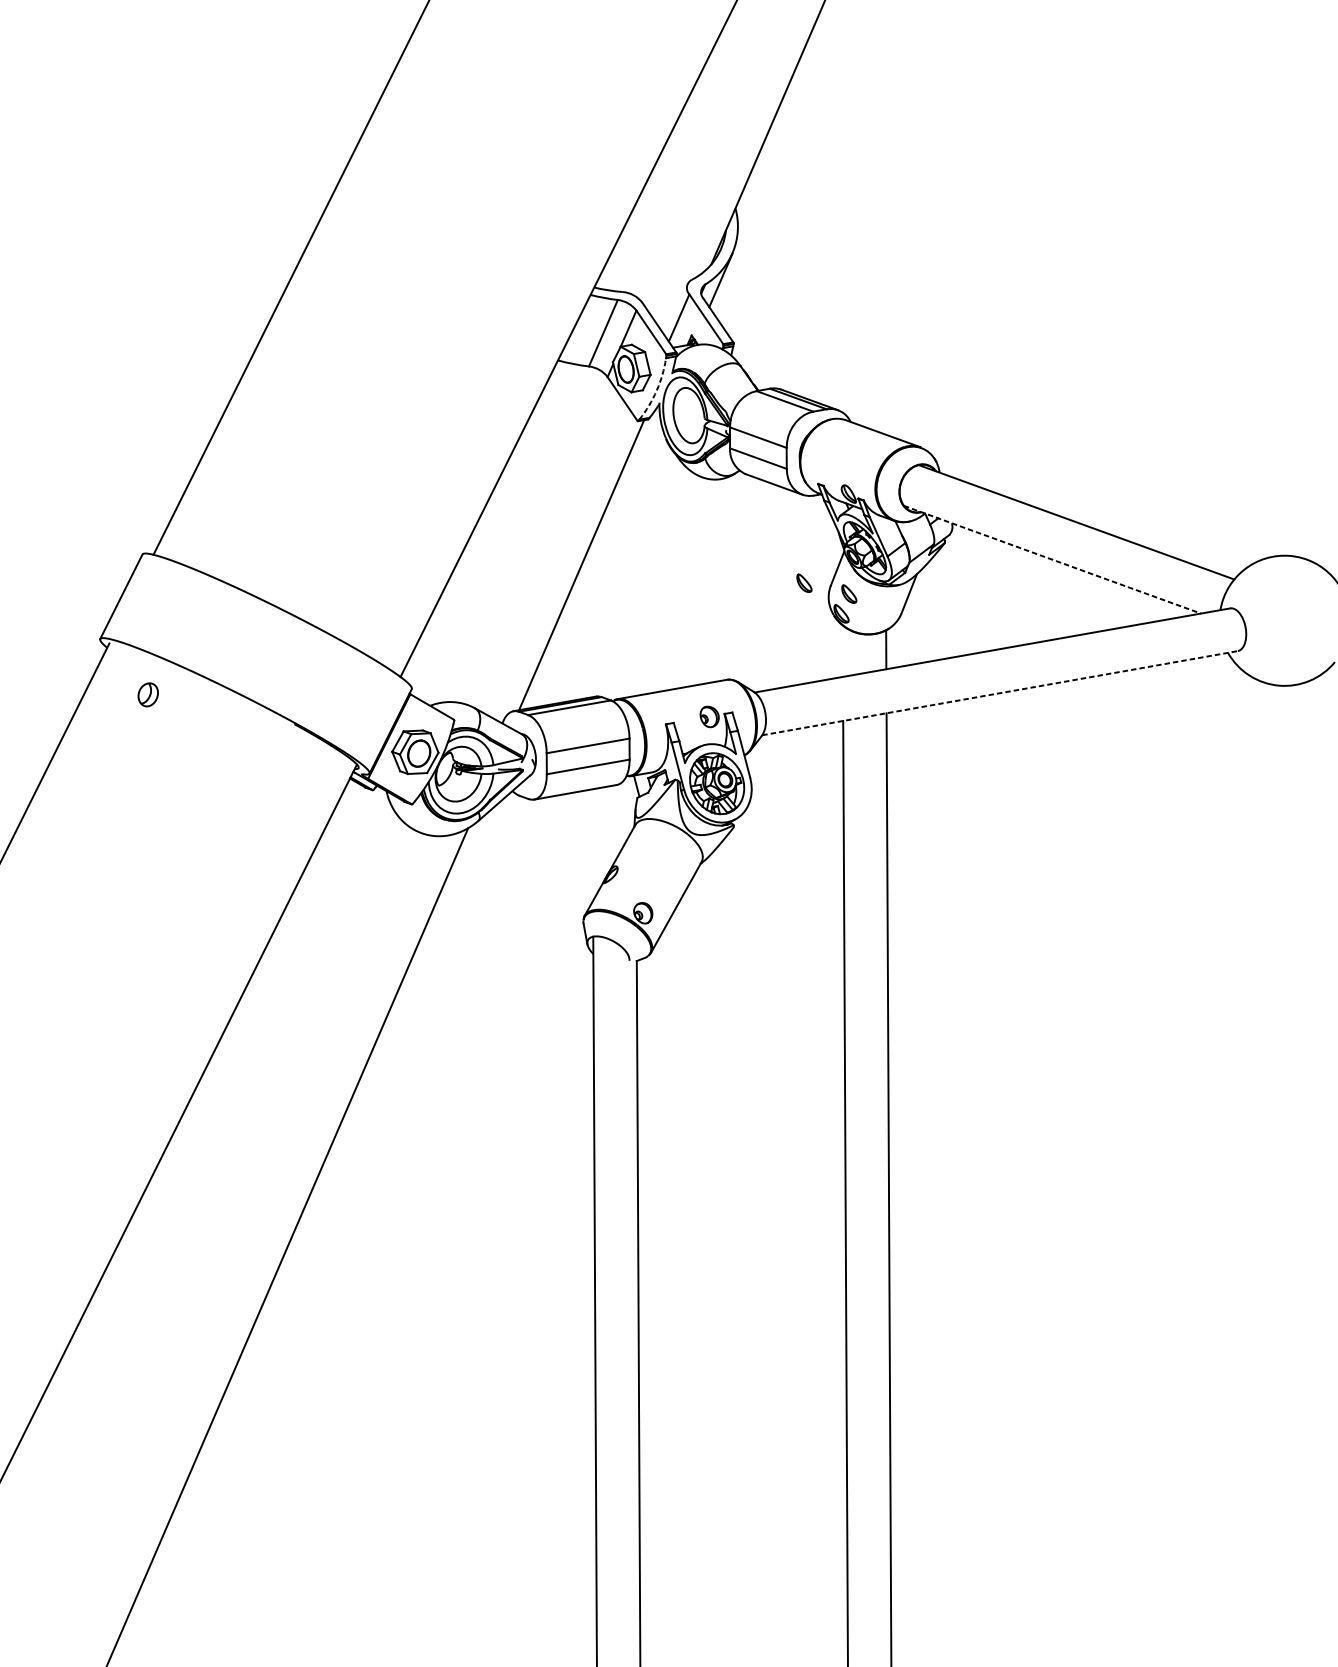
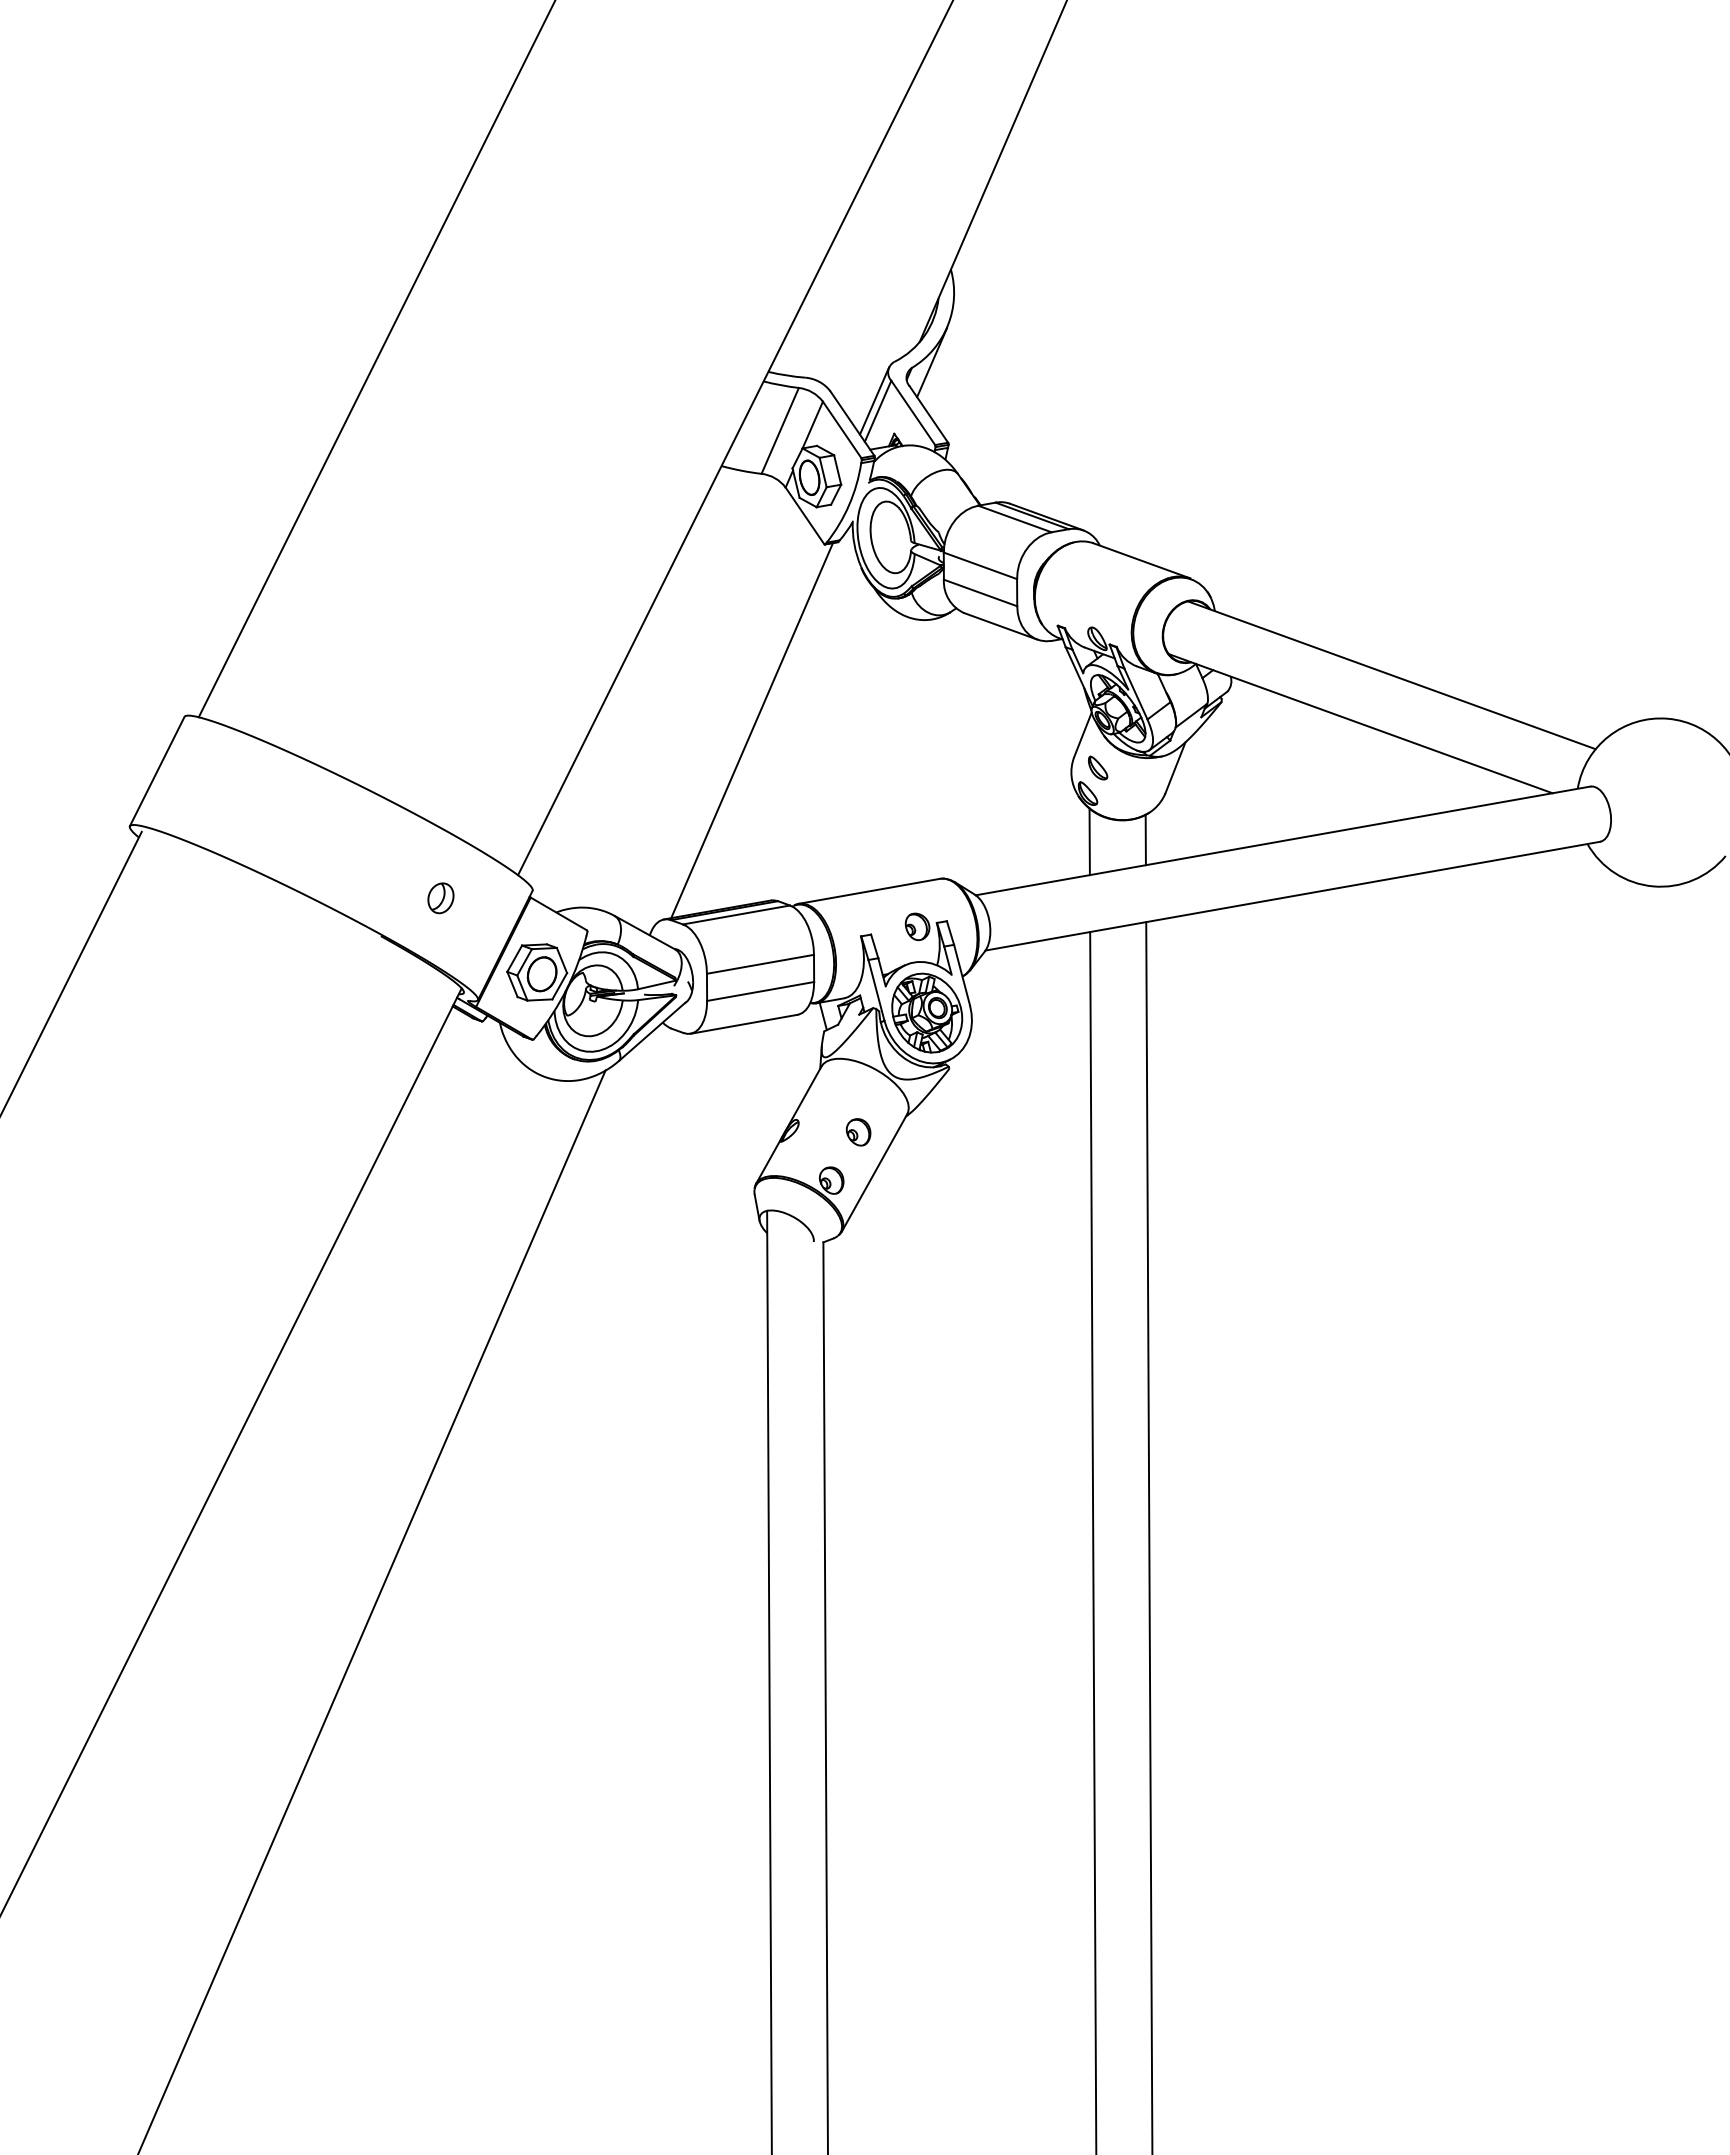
line: (676, 309) -> (874, 400), added
arc: (657, 390) -> (849, 505), dashed -> solid
line: (1053, 559) -> (1361, 723), dashed -> solid
part: (804, 582) -> (1040, 753), removed
line: (842, 650) -> (1089, 841), added
line: (1000, 693) -> (1293, 896), dashed -> solid
part: (147, 695) -> (440, 898), moved
part: (663, 876) -> (858, 1132), added

